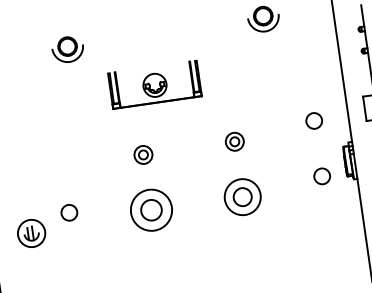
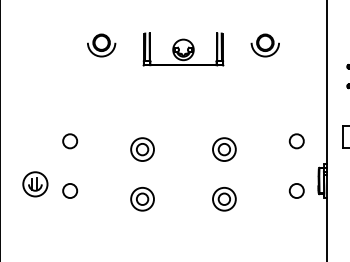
part: (67, 49) -> (101, 45), moved
part: (154, 84) -> (183, 49), moved
part: (234, 141) -> (224, 149), size x1.43
part: (143, 154) -> (142, 149), size x1.43
circle: (61, 157) -> (70, 141), added
part: (242, 197) -> (224, 199), size x0.71
part: (151, 210) -> (142, 199), size x0.62
part: (31, 233) -> (35, 184), moved

